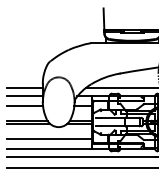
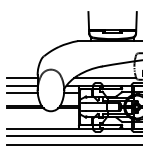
line: (48, 139) -> (42, 121), removed

